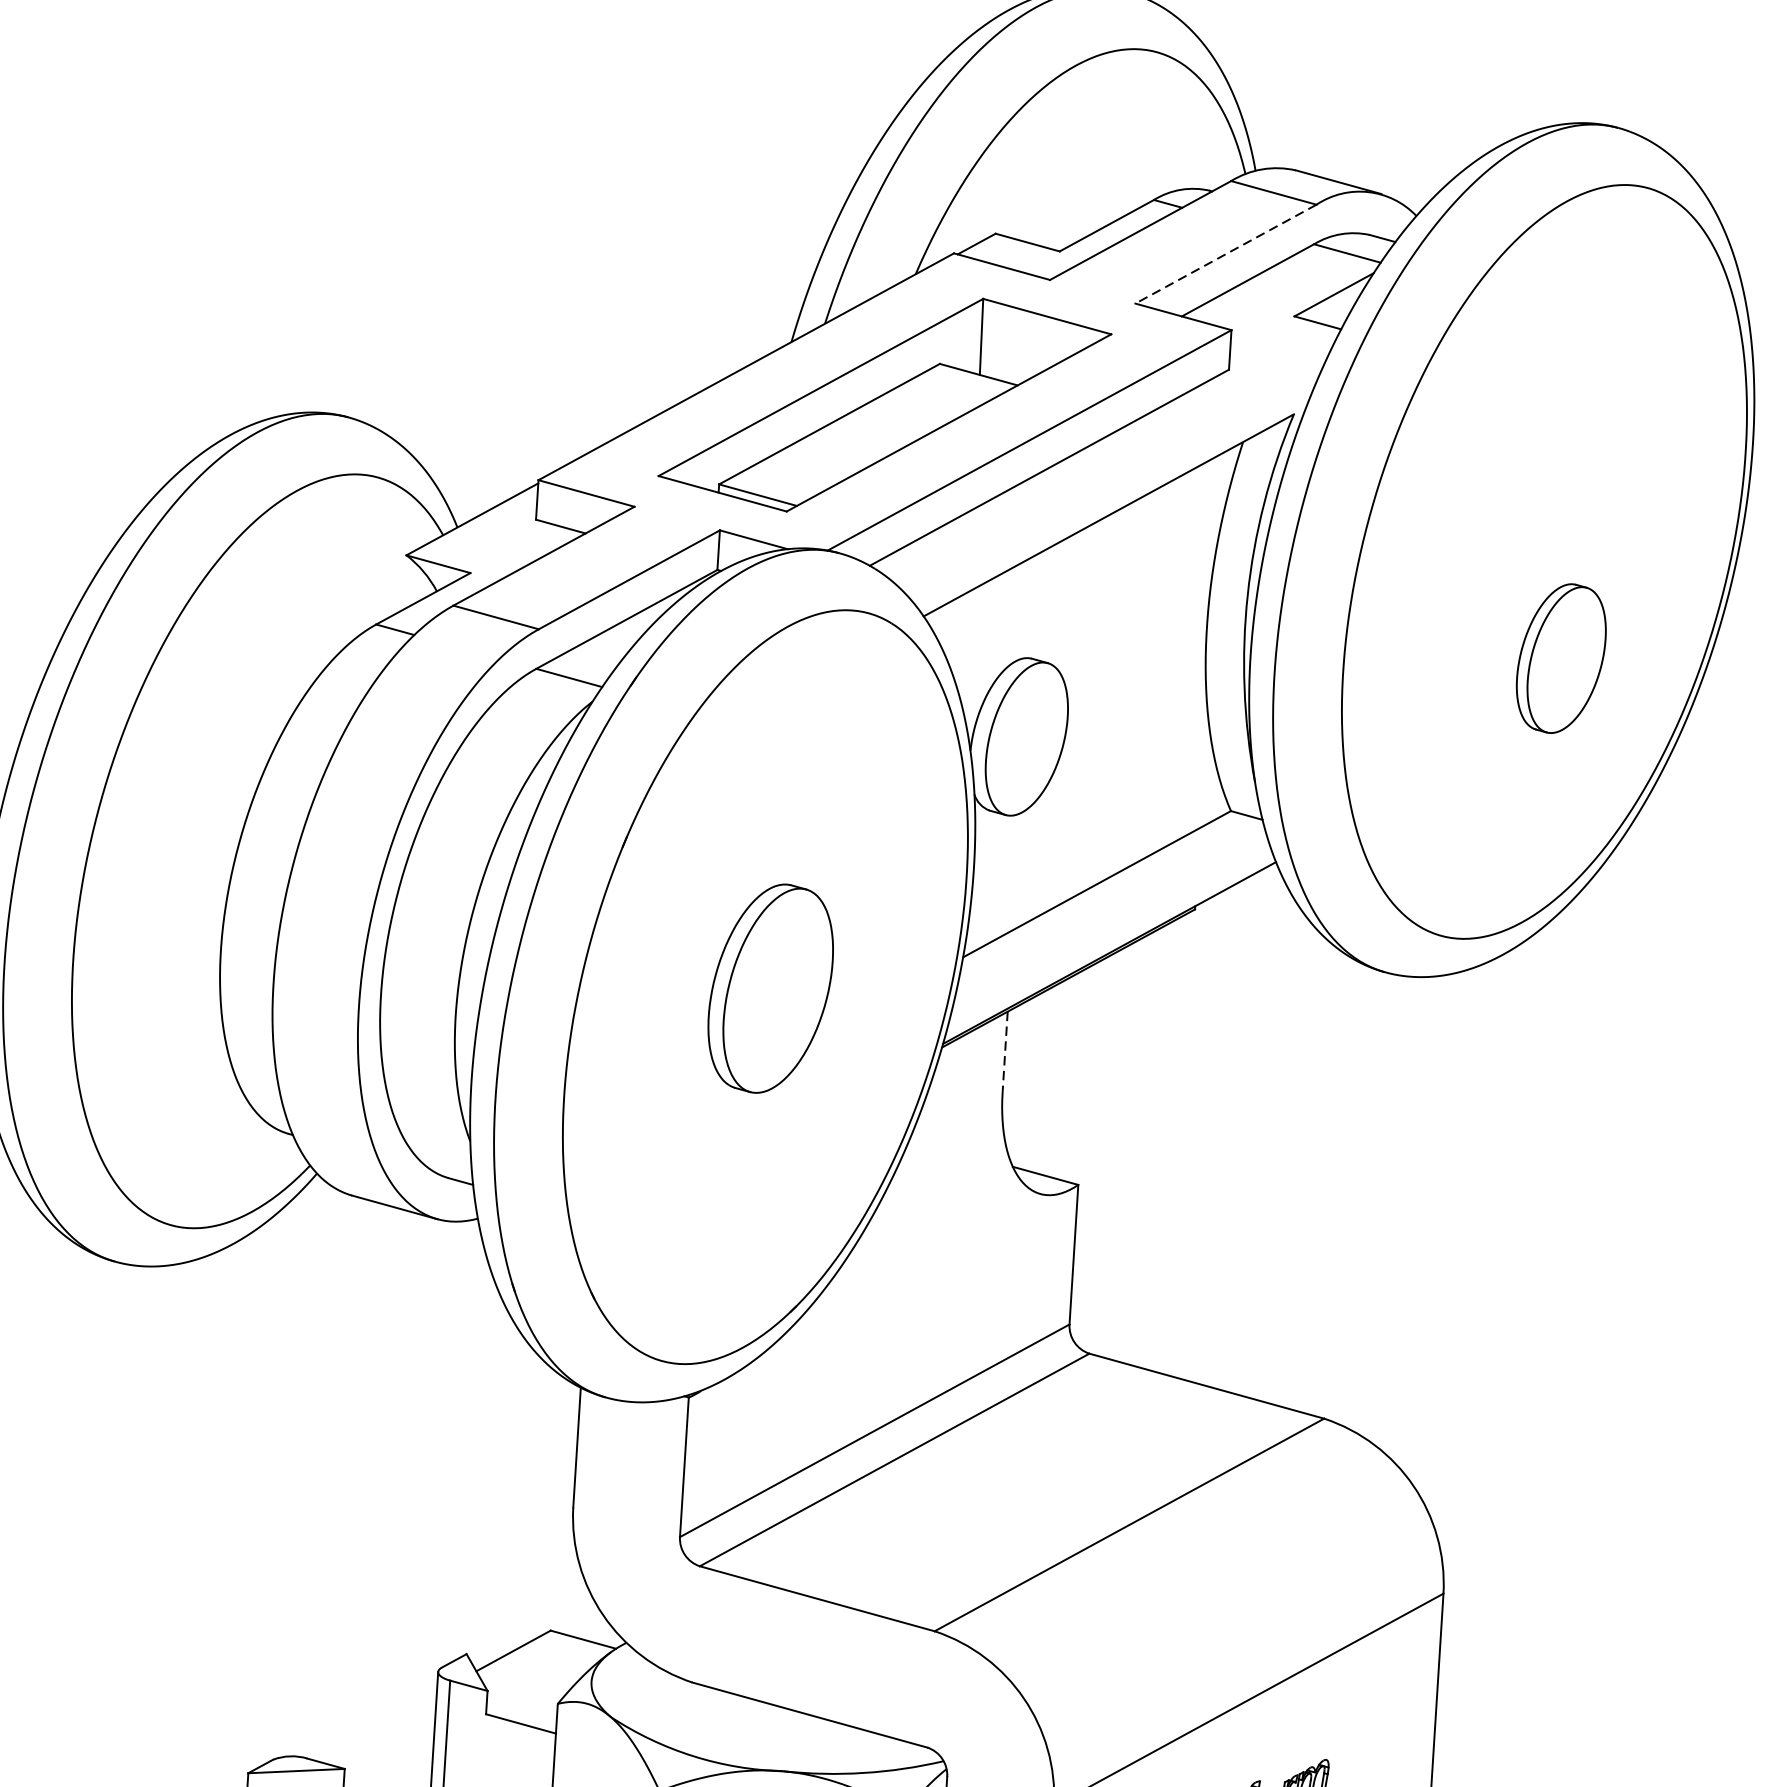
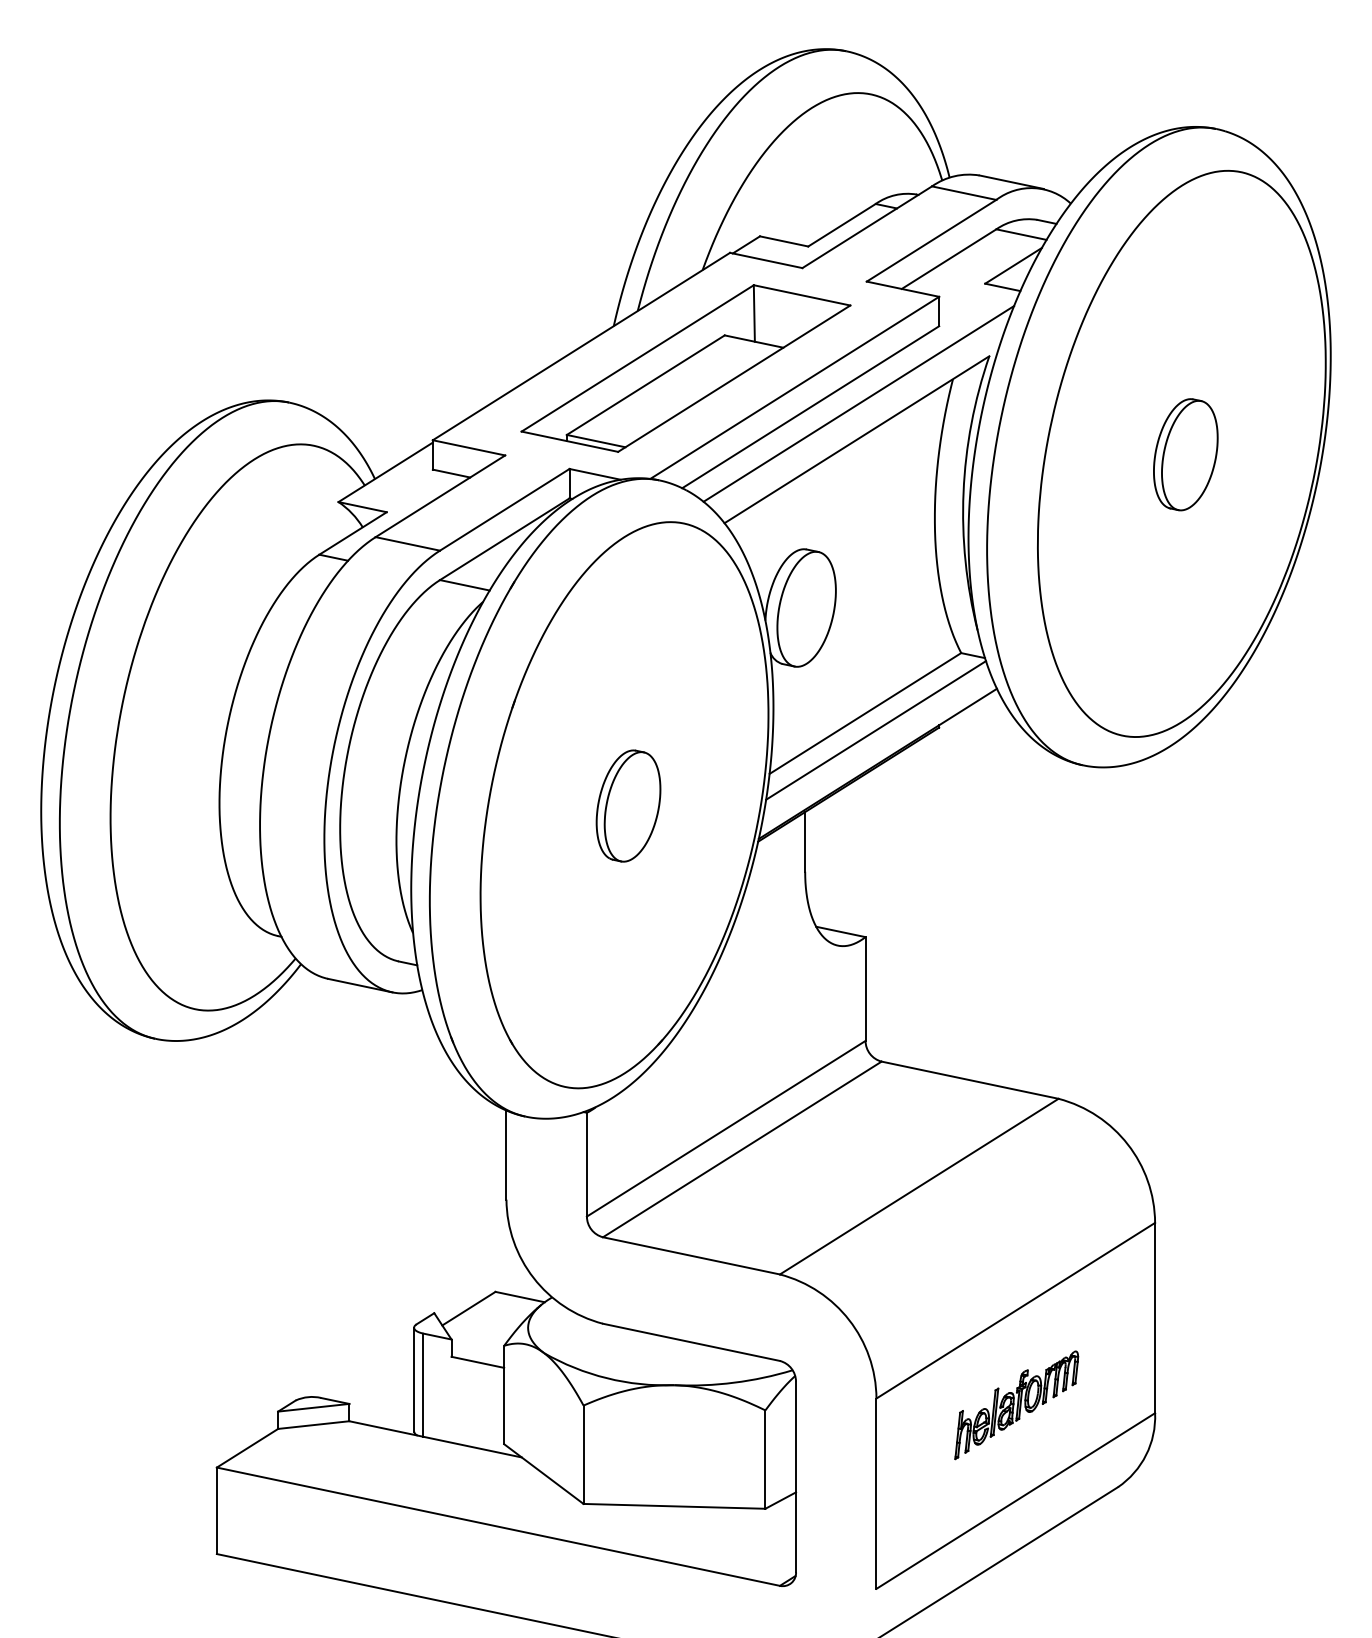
line: (1225, 253) -> (931, 240), dashed -> solid
line: (1113, 466) -> (858, 403), added
part: (1560, 658) -> (1185, 454), moved
line: (1110, 908) -> (876, 730), added
part: (770, 987) -> (628, 805), size x0.71
line: (1005, 1051) -> (805, 841), dashed -> solid

